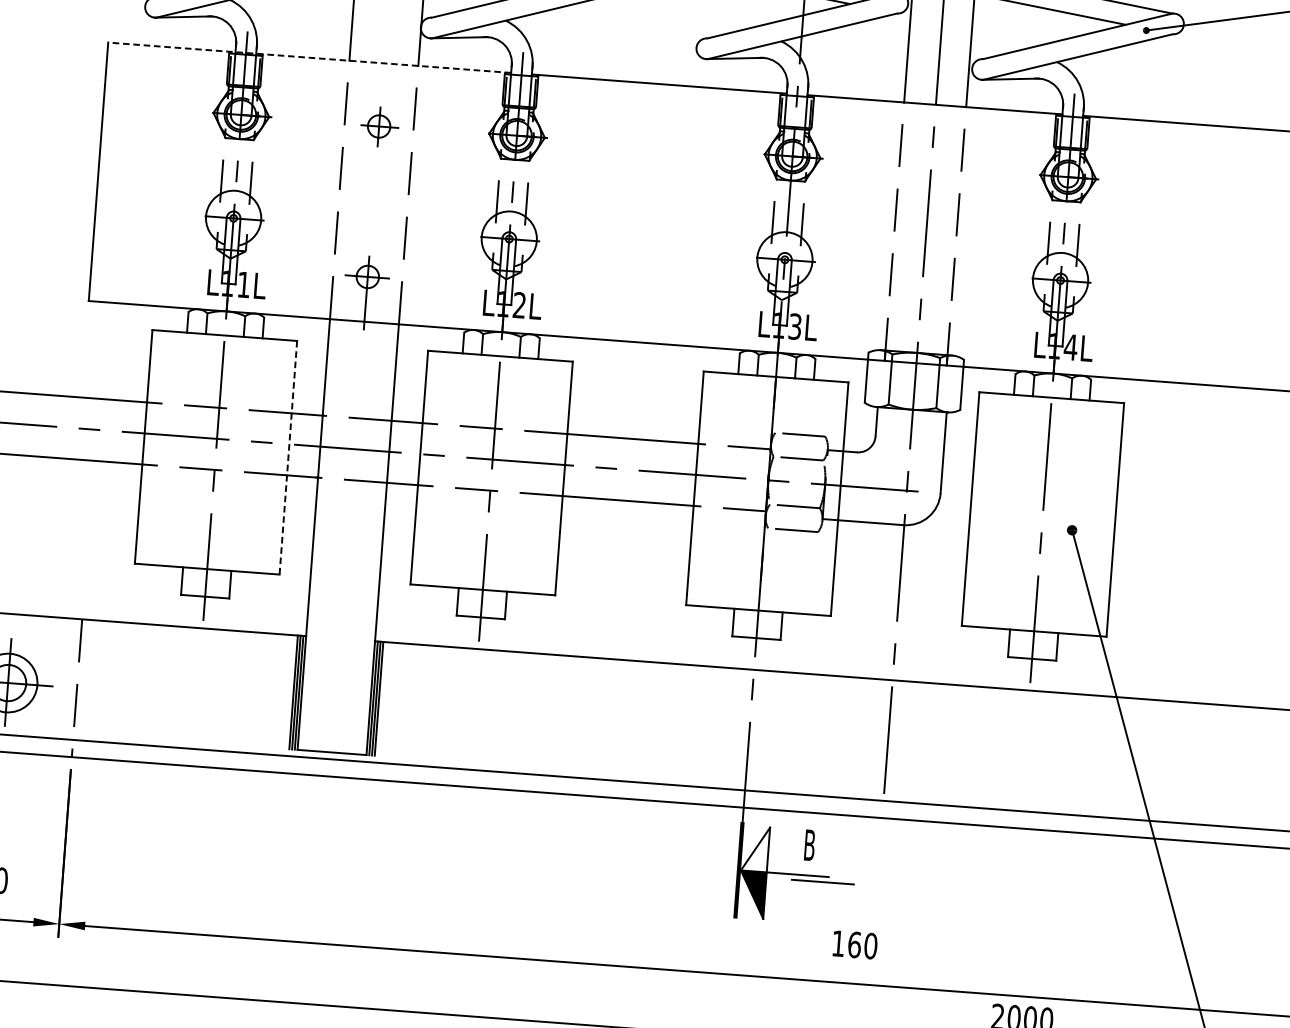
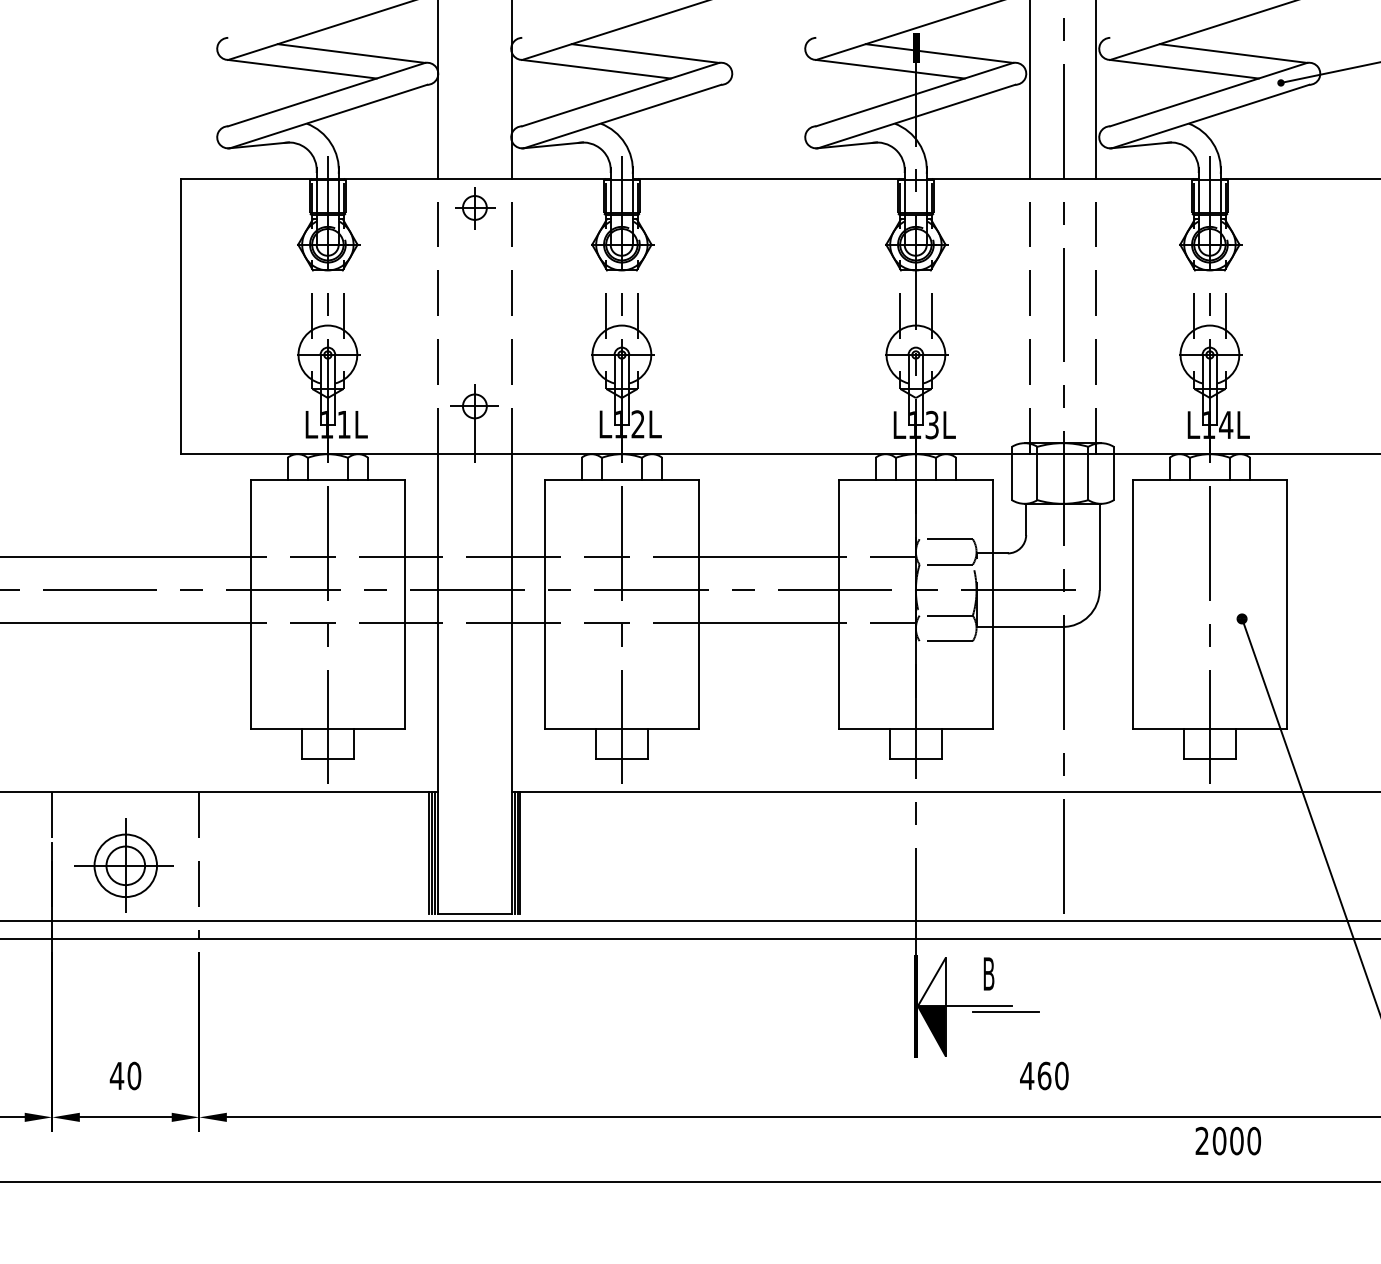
line: (309, 57) -> (395, 178), dashed -> solid
part: (379, 127) -> (475, 208), moved
line: (288, 457) -> (405, 604), dashed -> solid
text: (838, 943) -> (1027, 1075), 160 -> 460

